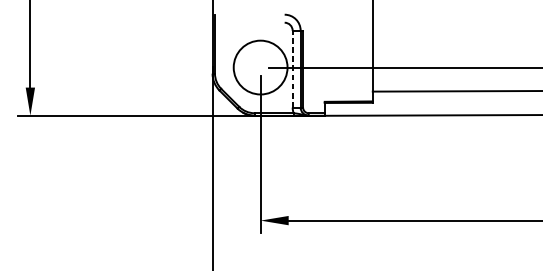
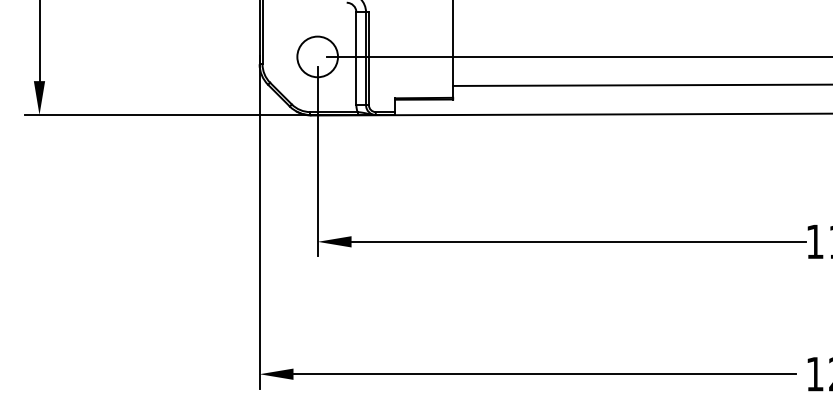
circle: (260, 67) -> (317, 56), size x0.62
line: (292, 68) -> (356, 58), dashed -> solid

